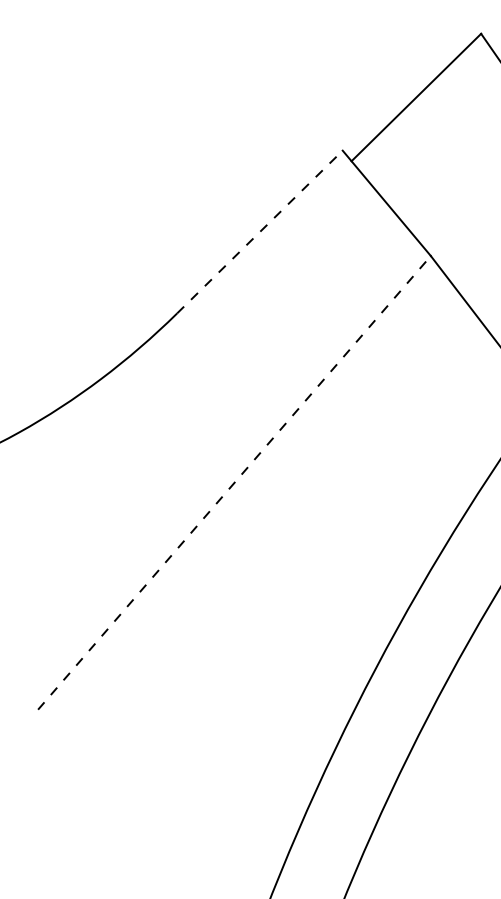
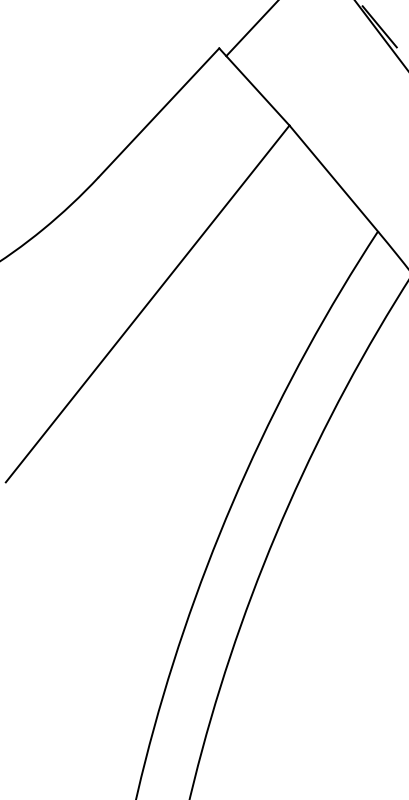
line: (260, 231) -> (159, 112), dashed -> solid
line: (234, 482) -> (147, 303), dashed -> solid

